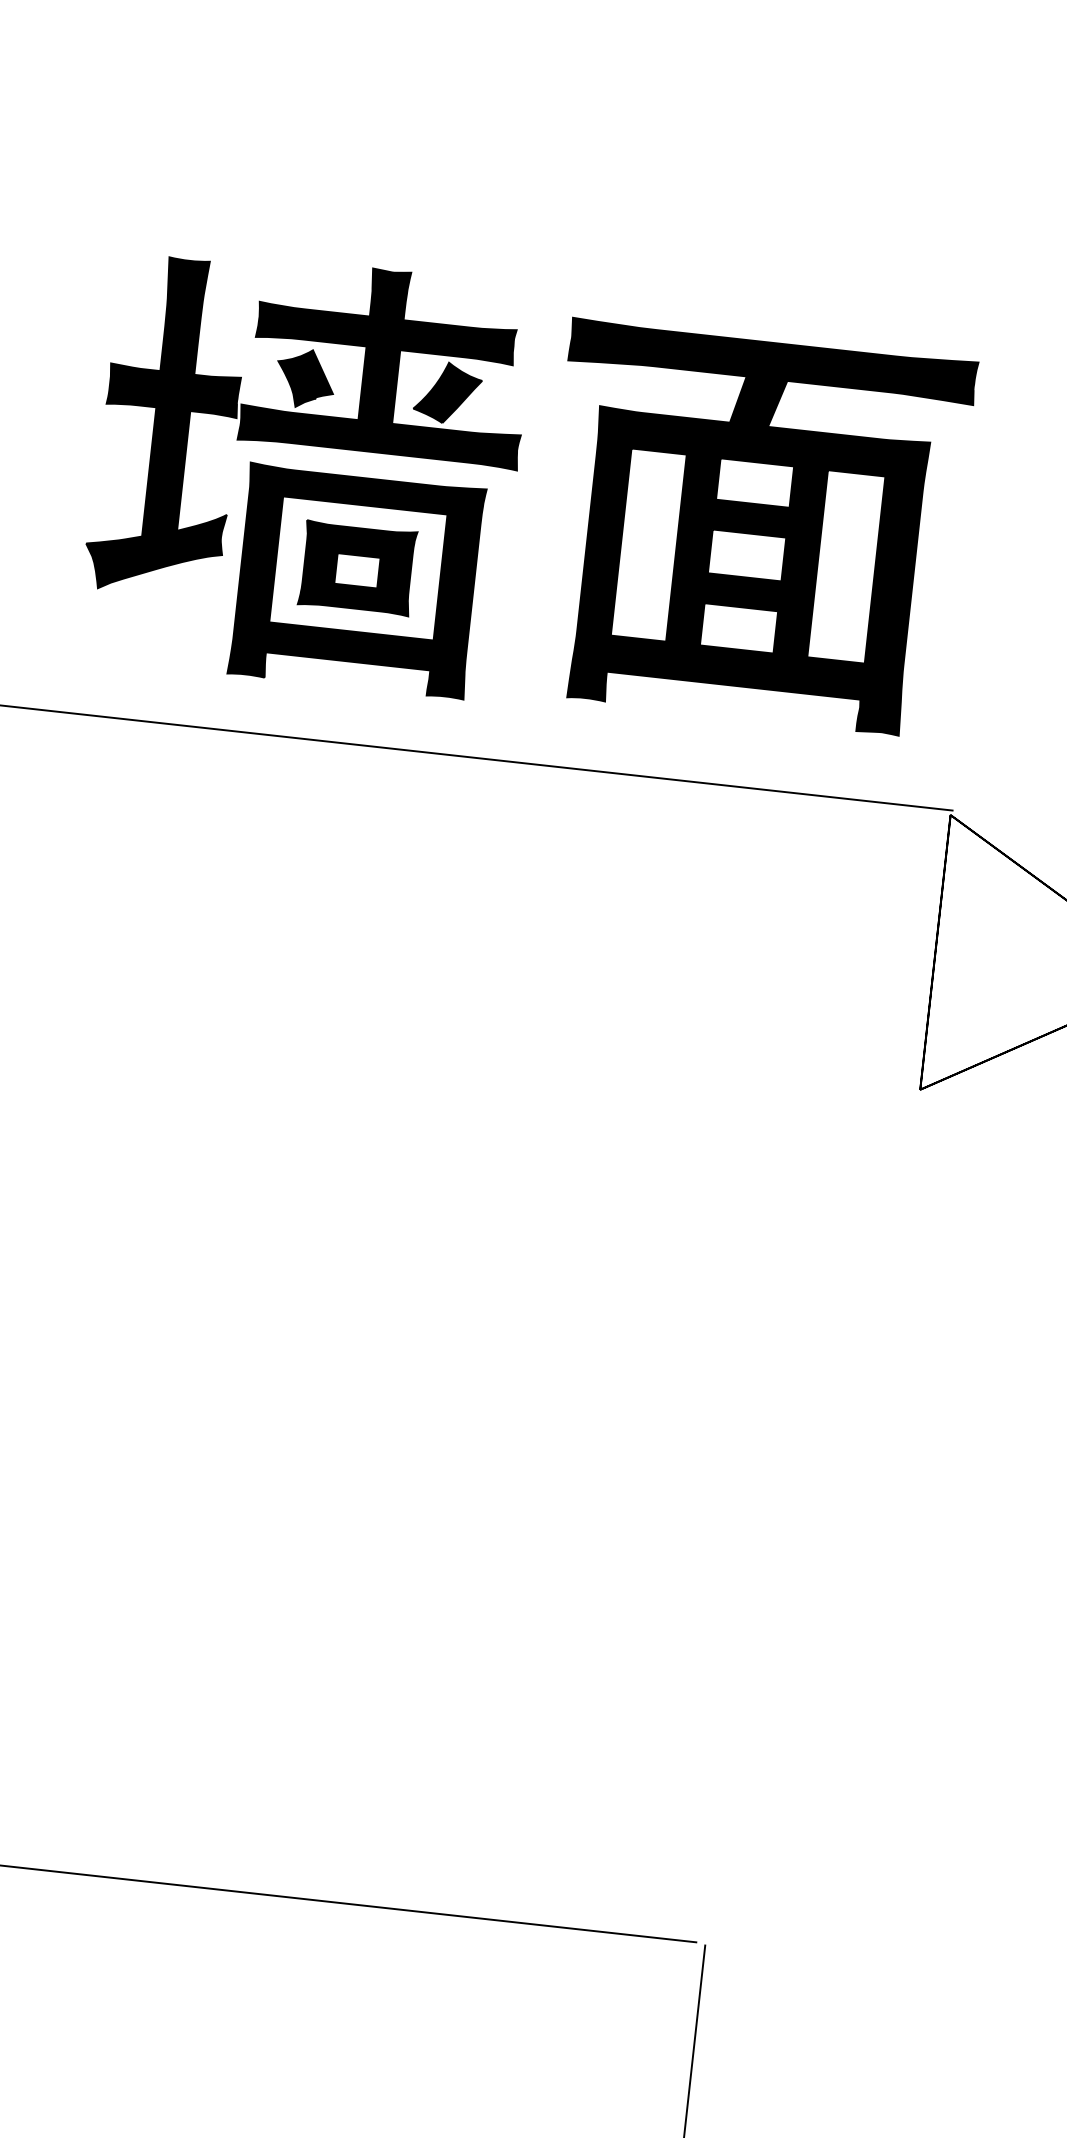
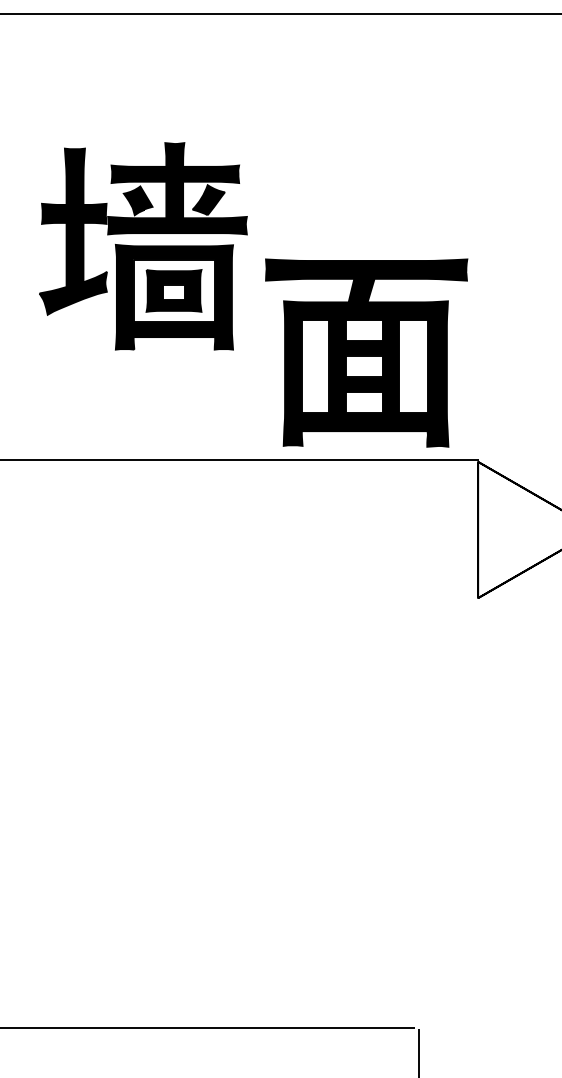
part: (306, 471) -> (143, 246), moved
part: (754, 527) -> (366, 352), moved

